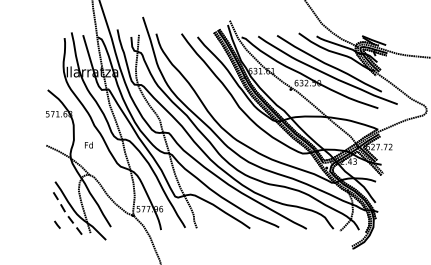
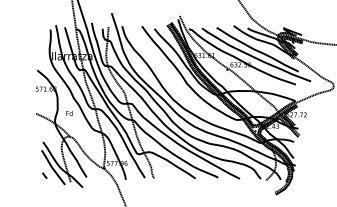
line: (67, 214) -> (52, 167), dashed -> solid

